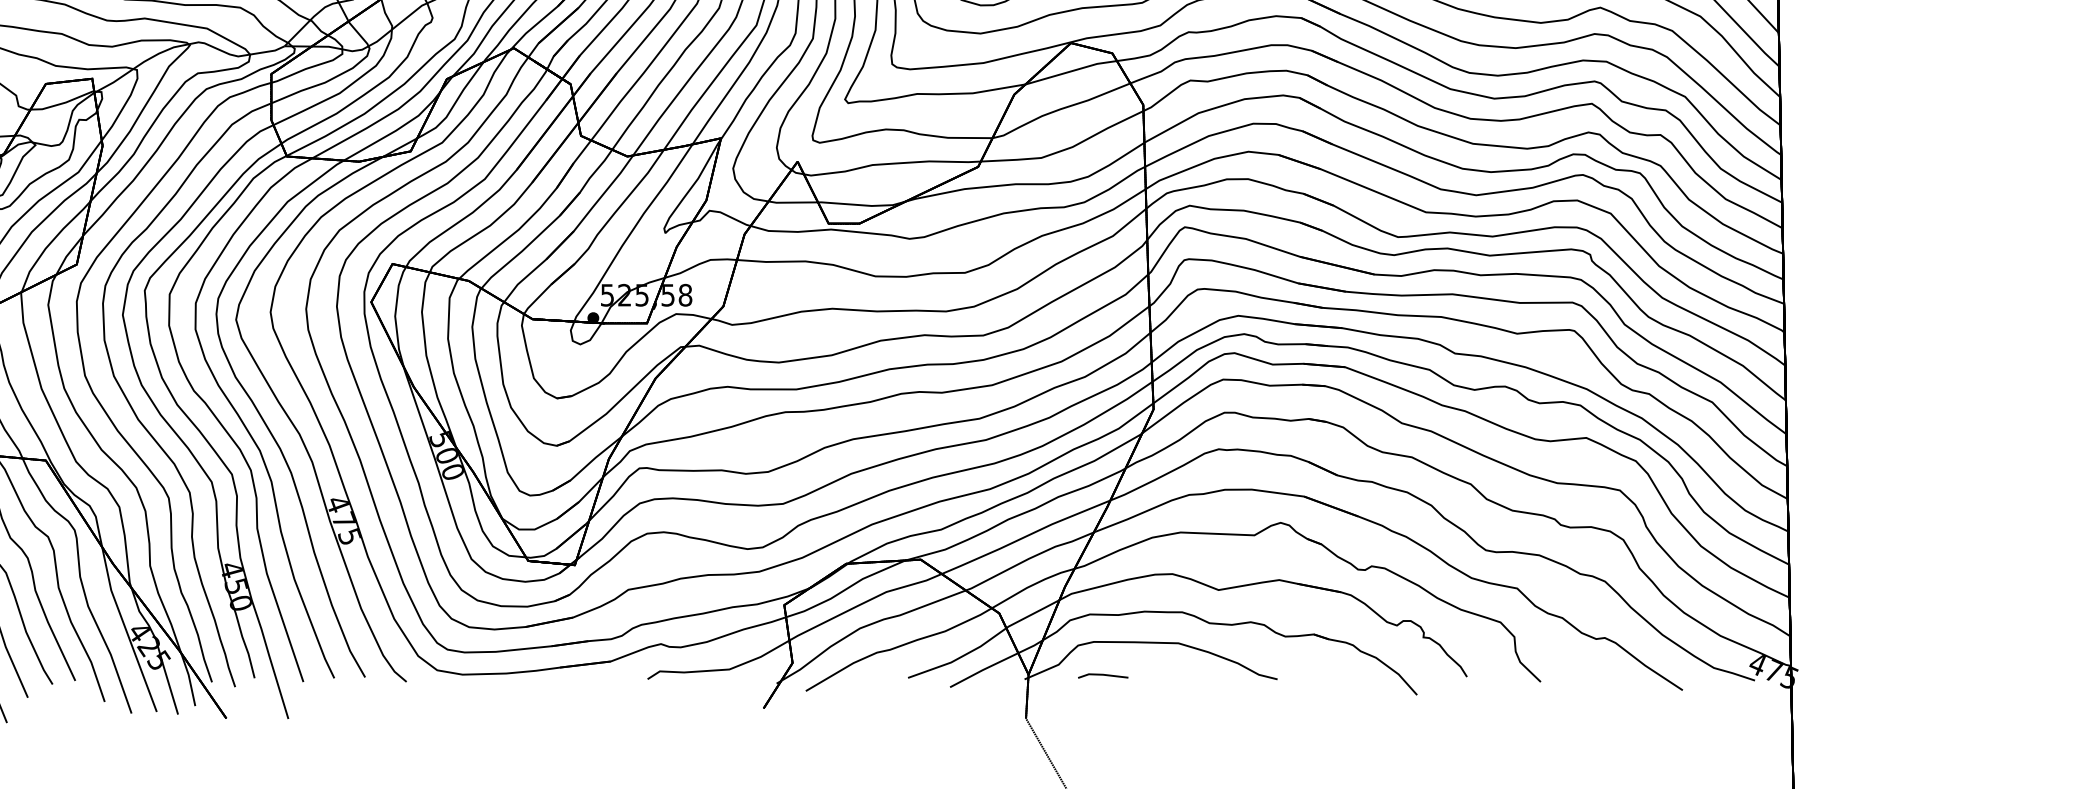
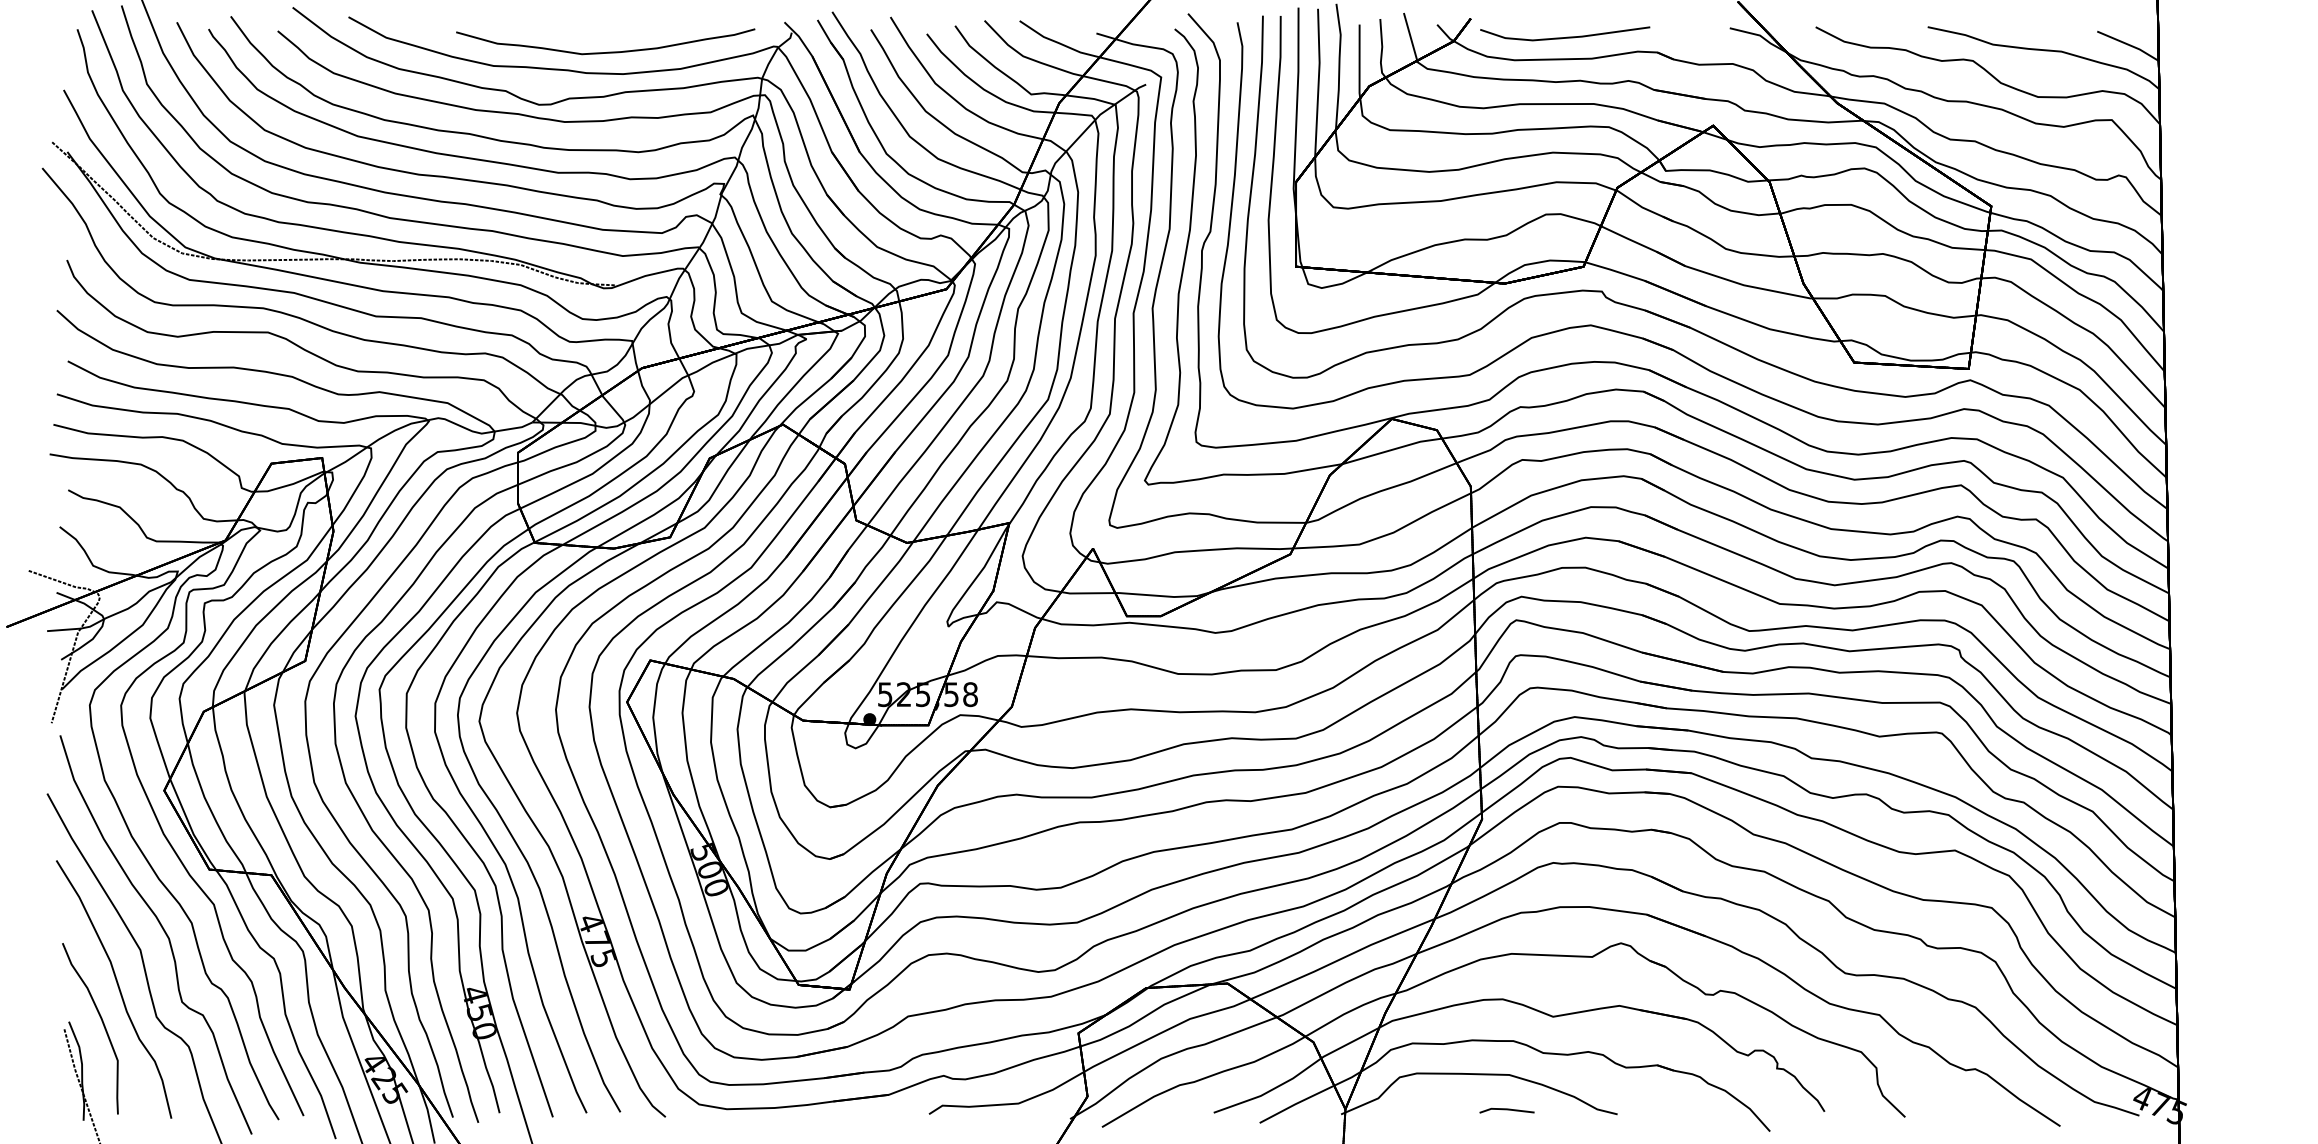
part: (1102, 675) -> (1506, 1110), moved

